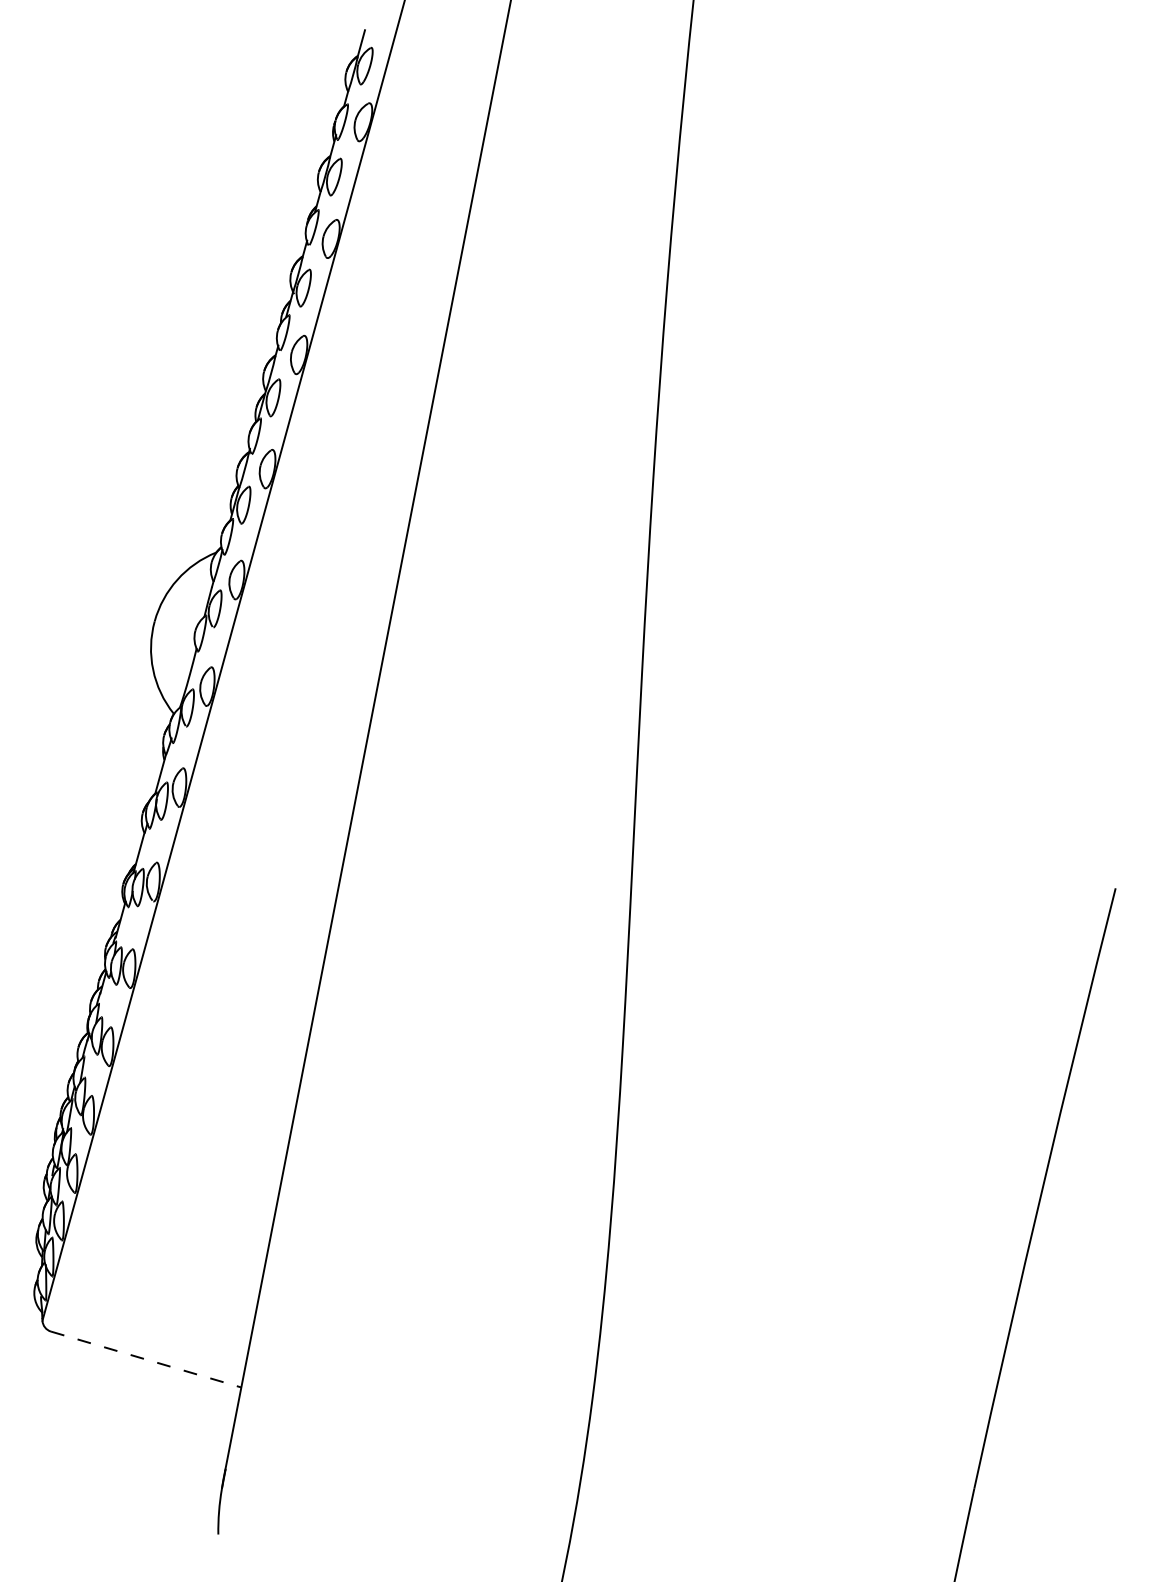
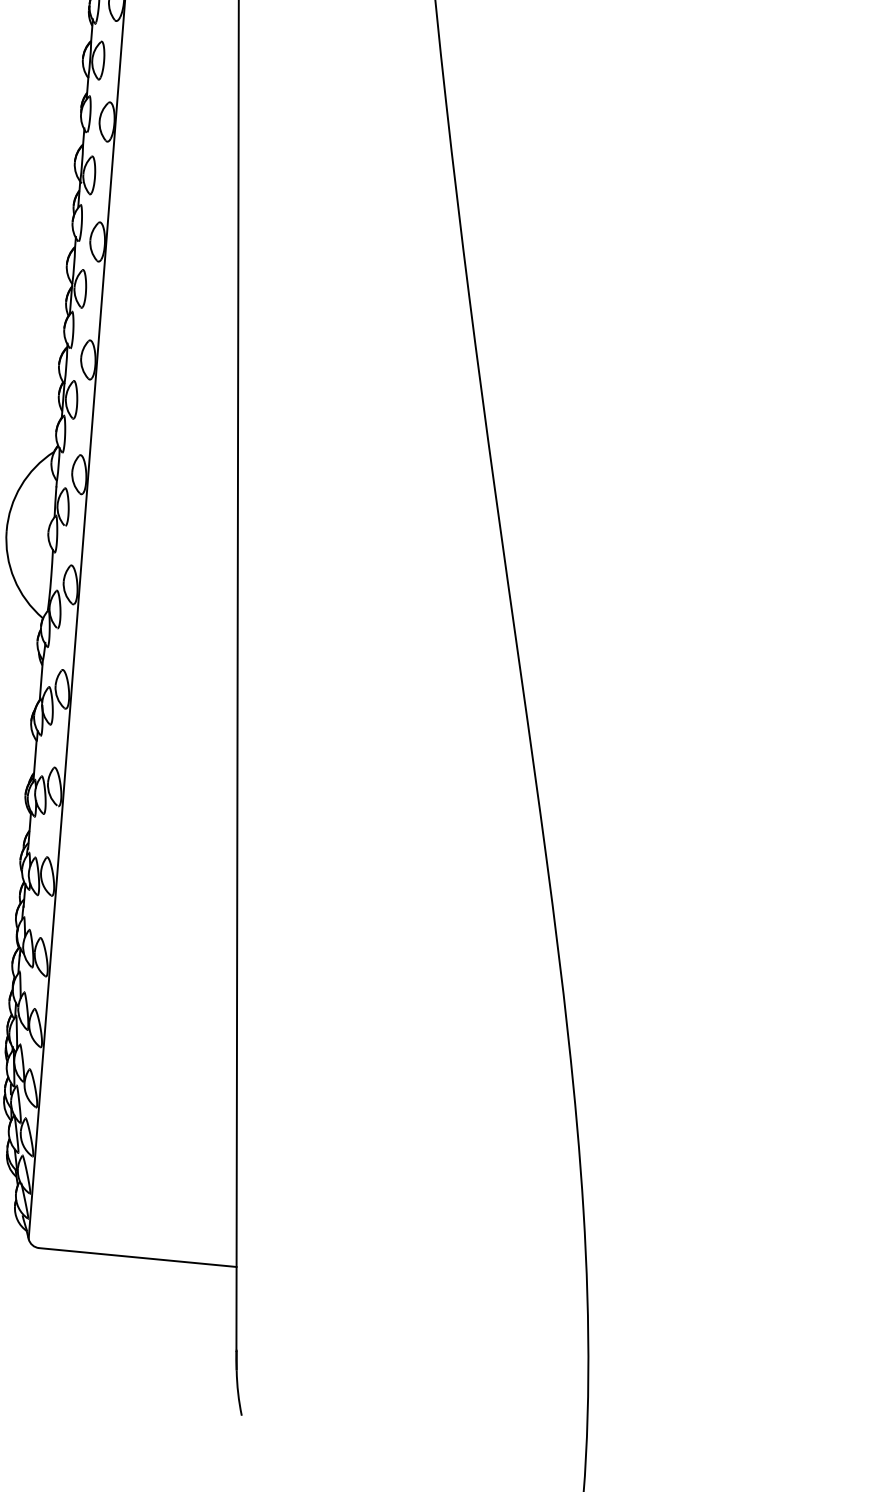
line: (146, 1359) -> (138, 1257), dashed -> solid

